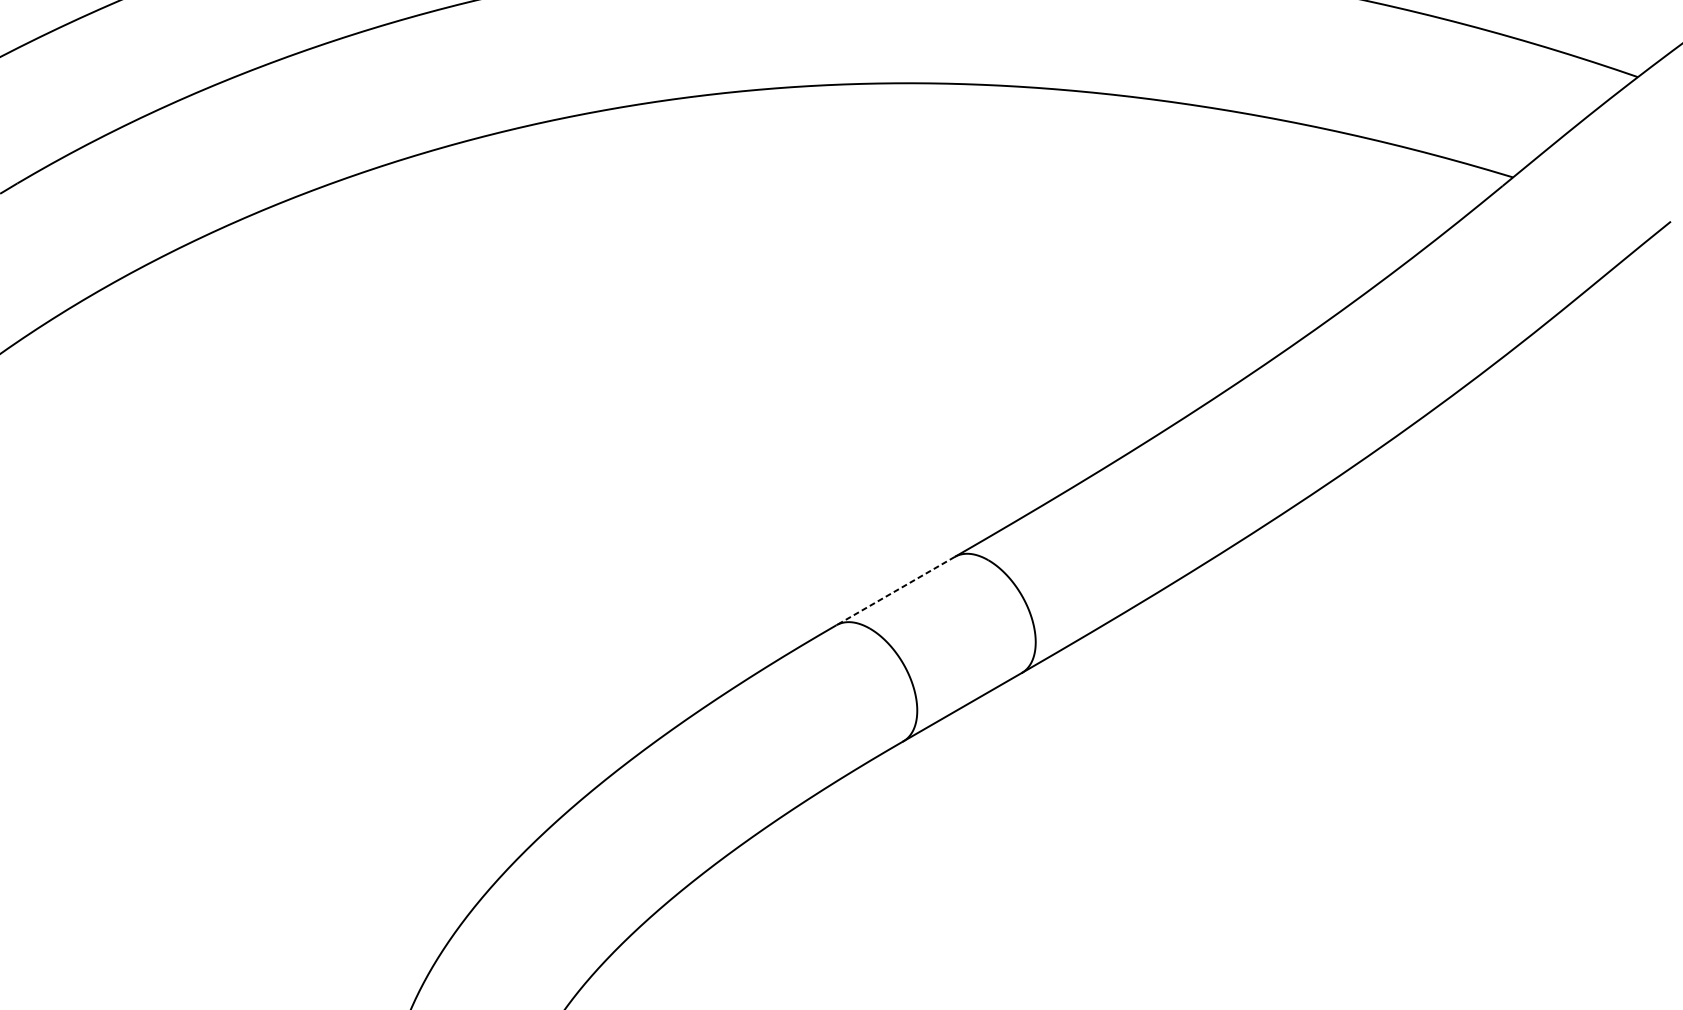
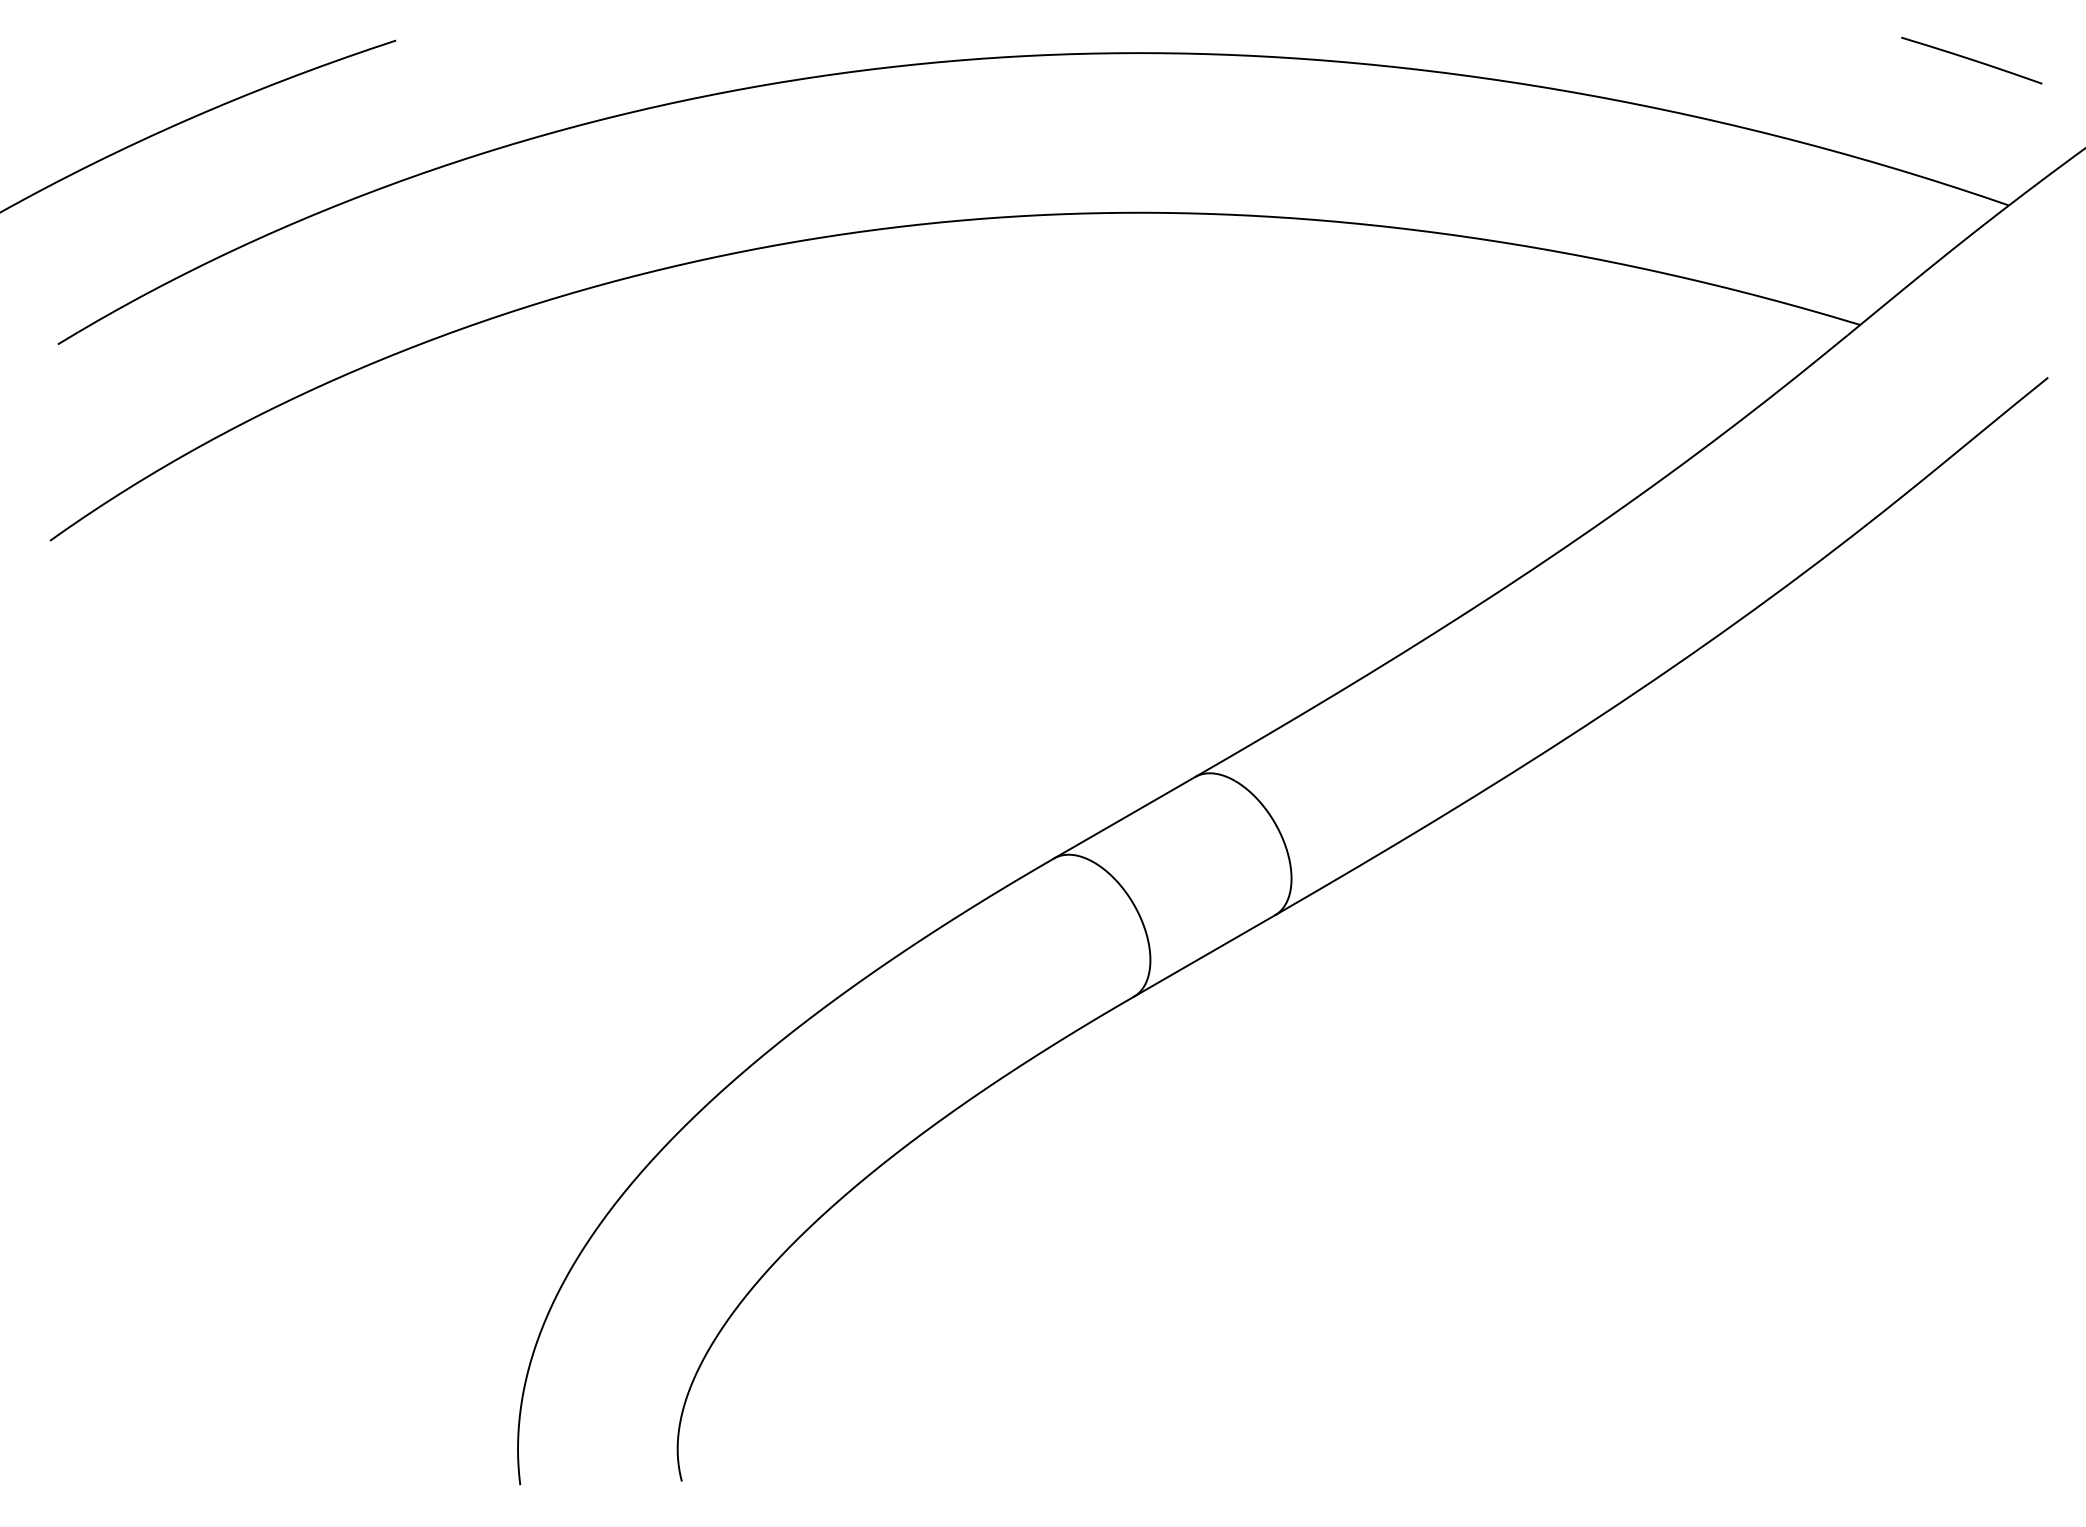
line: (895, 591) -> (1124, 818), dashed -> solid

